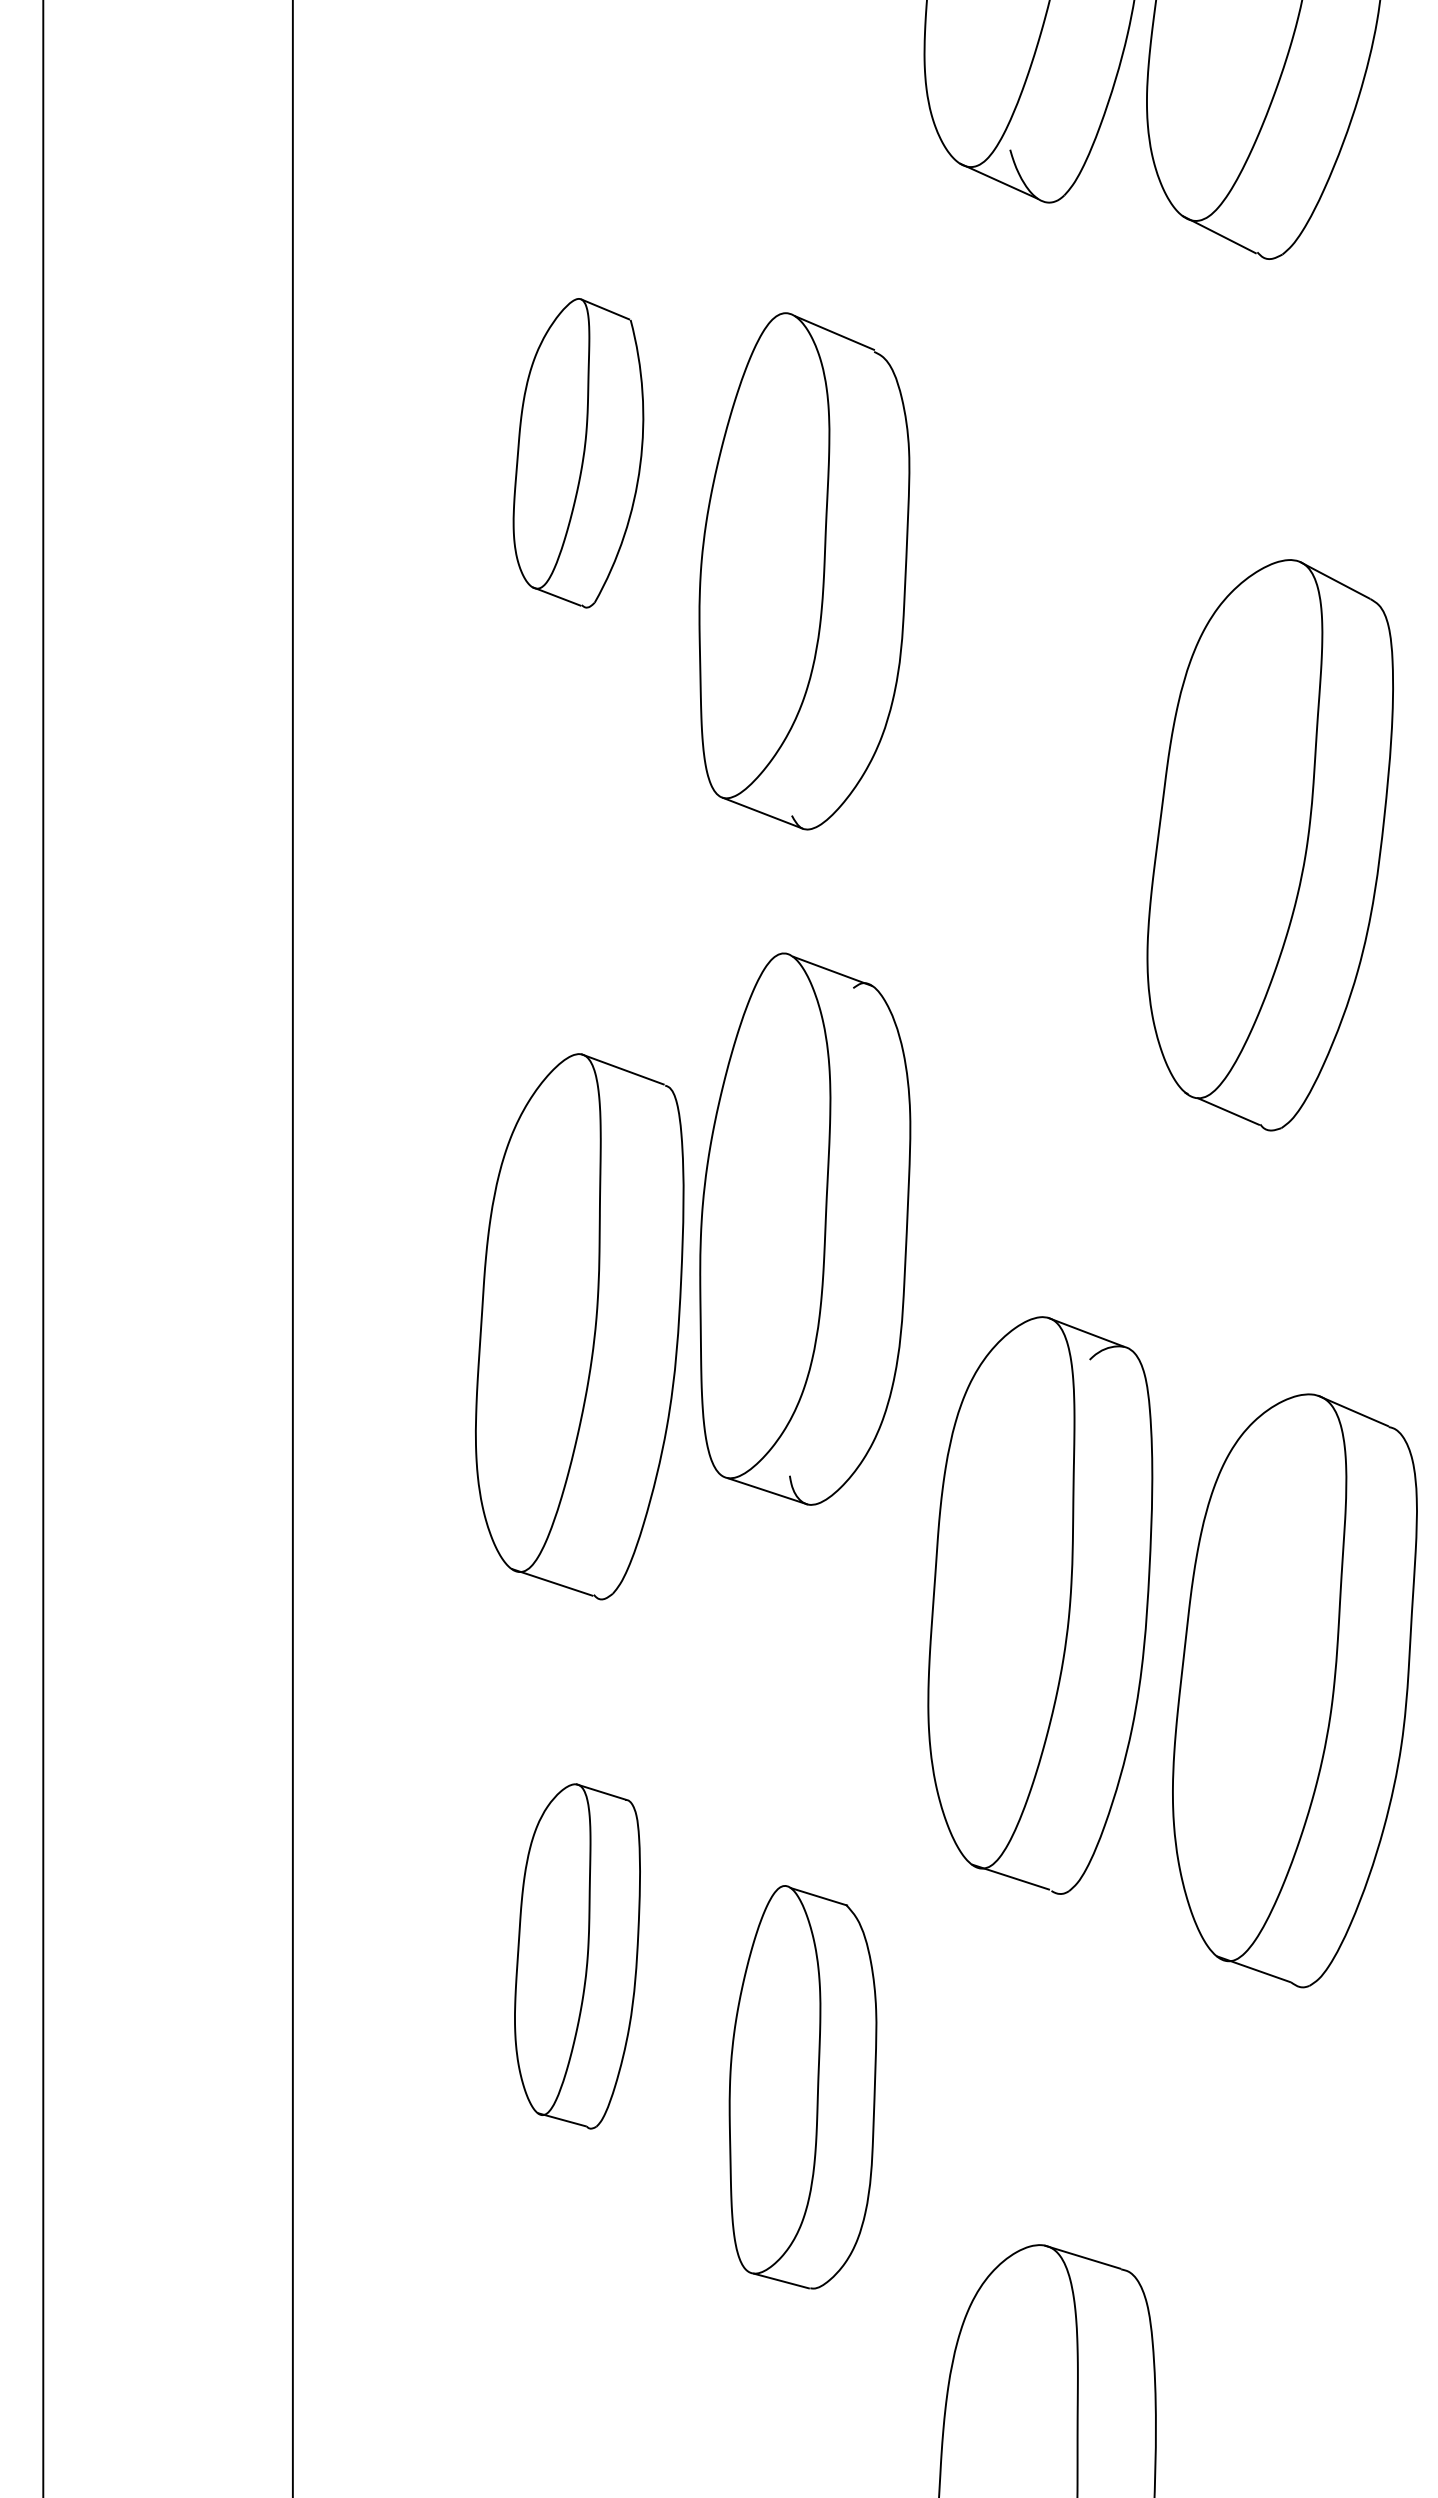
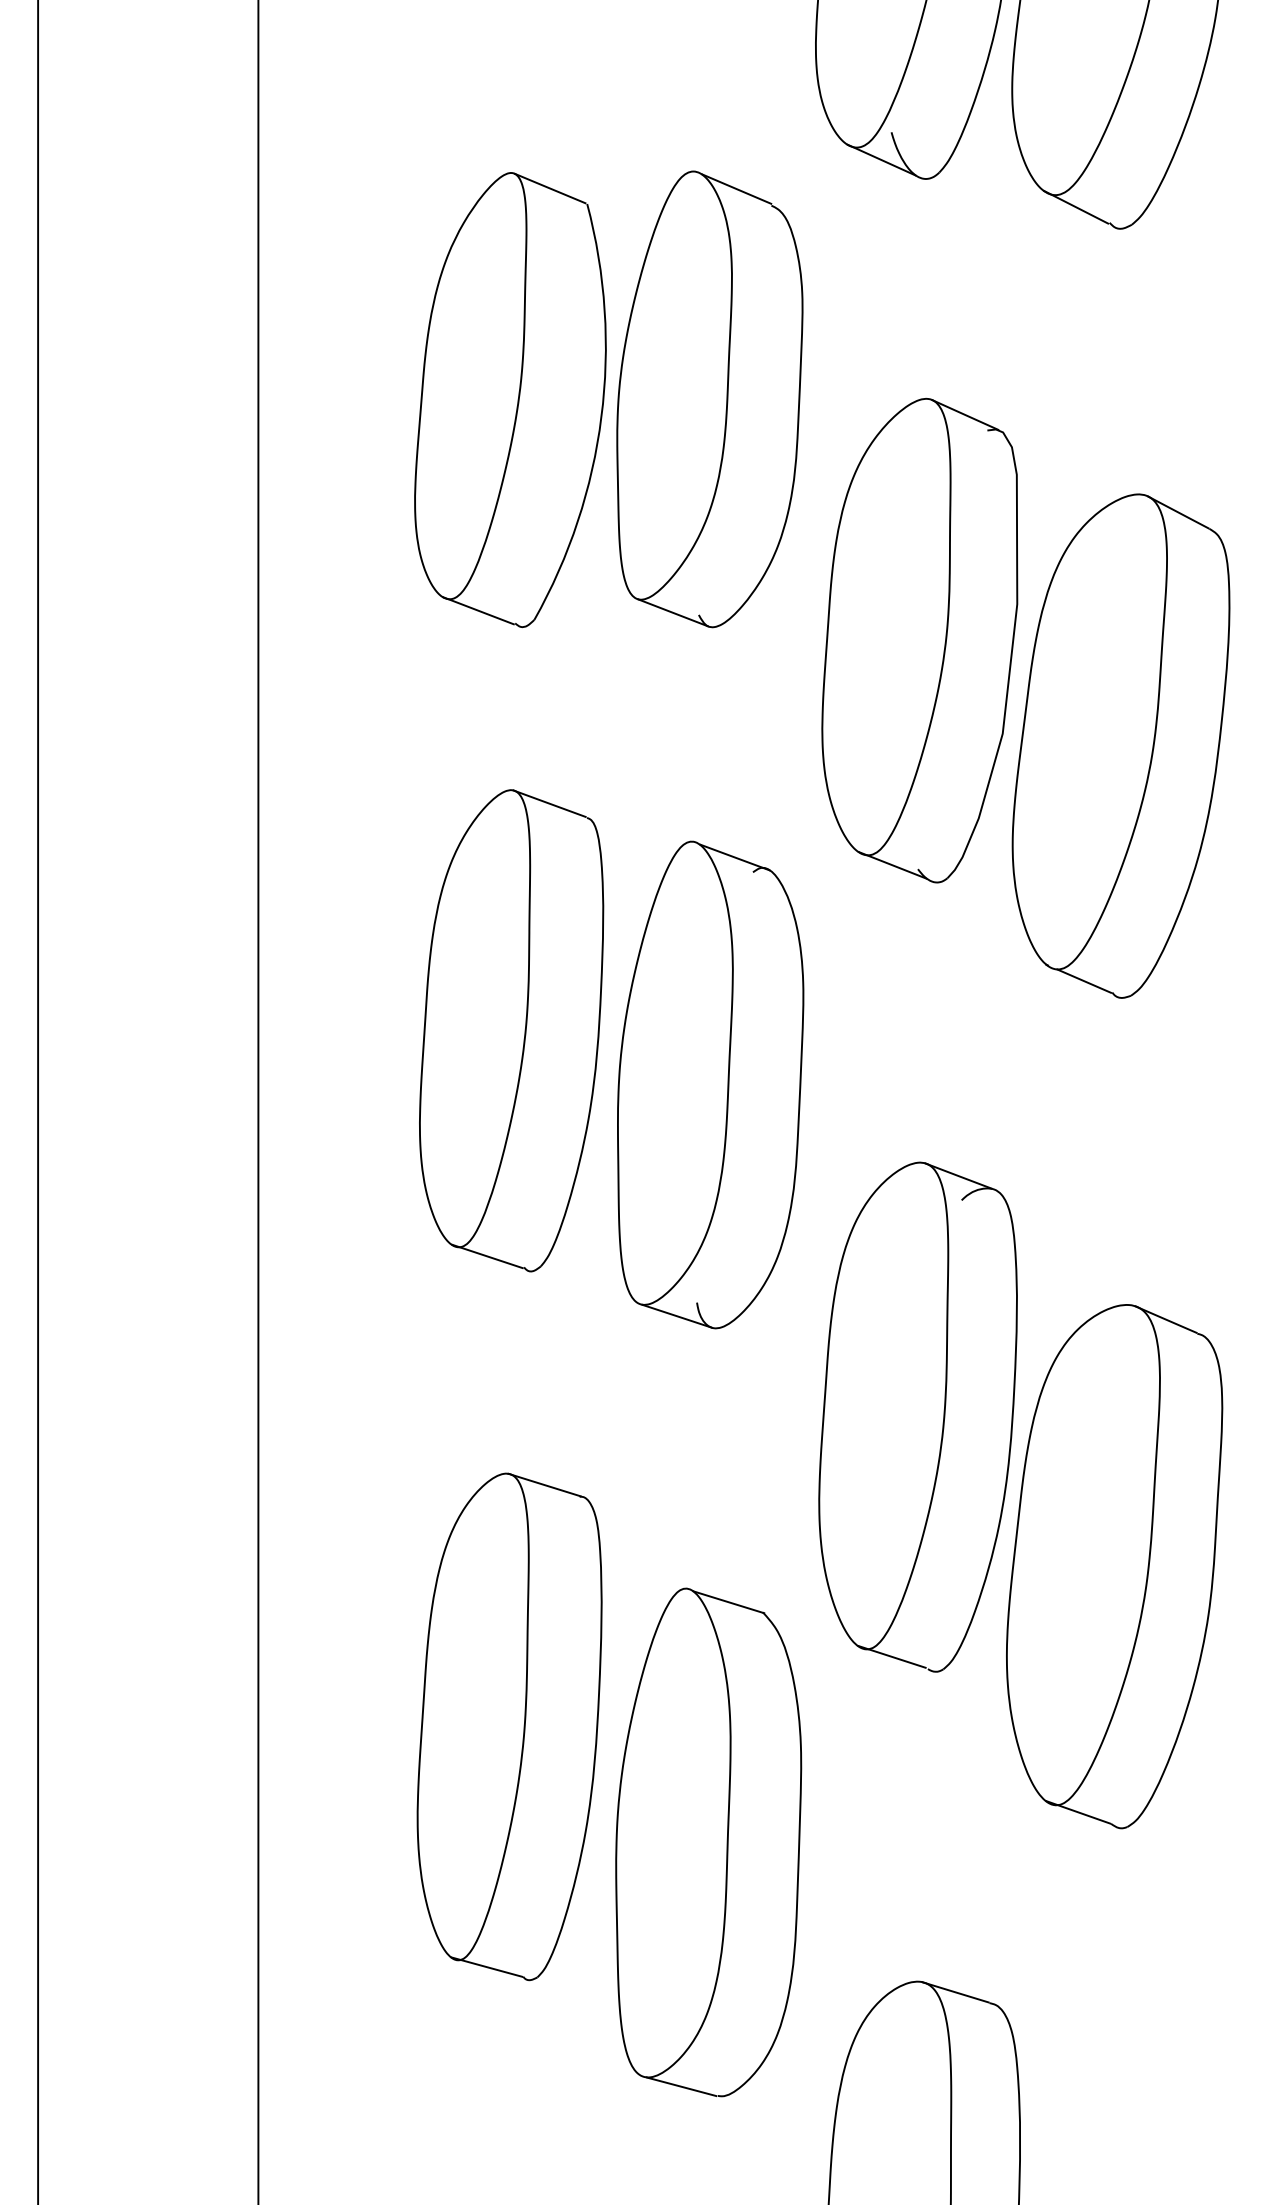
part: (578, 453) -> (510, 400), size x1.67
part: (804, 571) -> (709, 399), moved
part: (1042, 725) -> (920, 640), added
part: (579, 1326) -> (511, 1030), moved
part: (1294, 1690) -> (1114, 1566), moved
part: (577, 1956) -> (509, 1726), size x1.67
part: (802, 2086) -> (708, 1841), size x1.43

